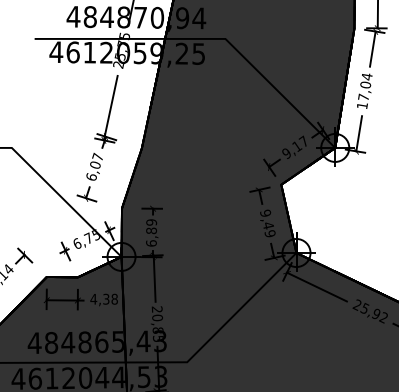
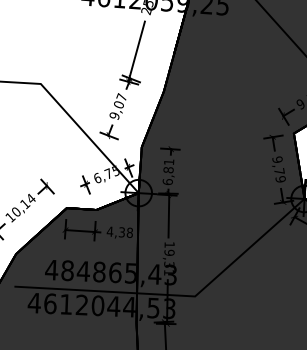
text: (91, 177) -> (114, 116), 6,07 -> 9,07
text: (151, 222) -> (168, 162), 6,89 -> 6,81
text: (268, 225) -> (279, 171), 9,49 -> 9,79
text: (156, 324) -> (168, 259), 20,85 -> 19,31

